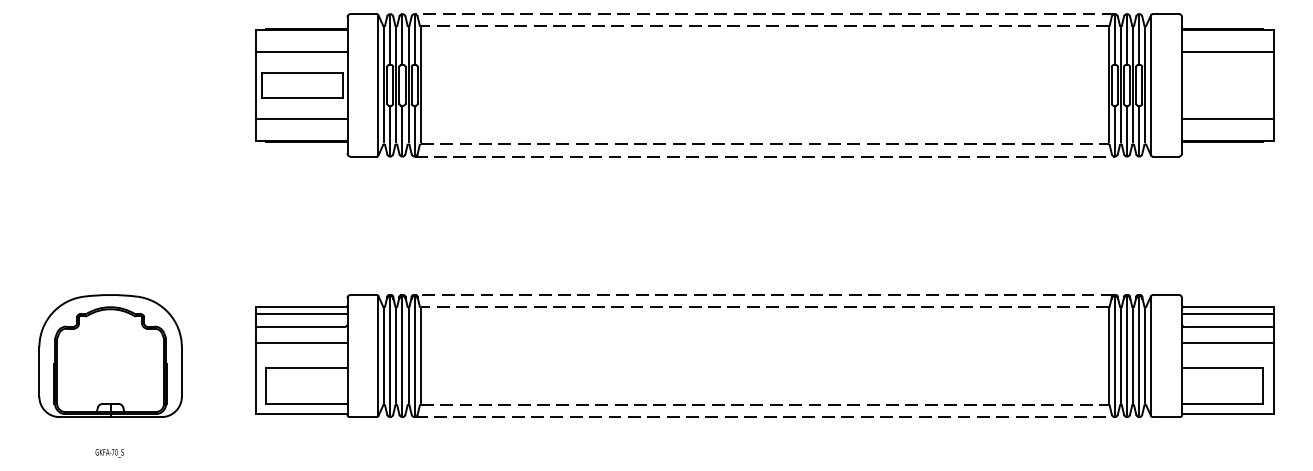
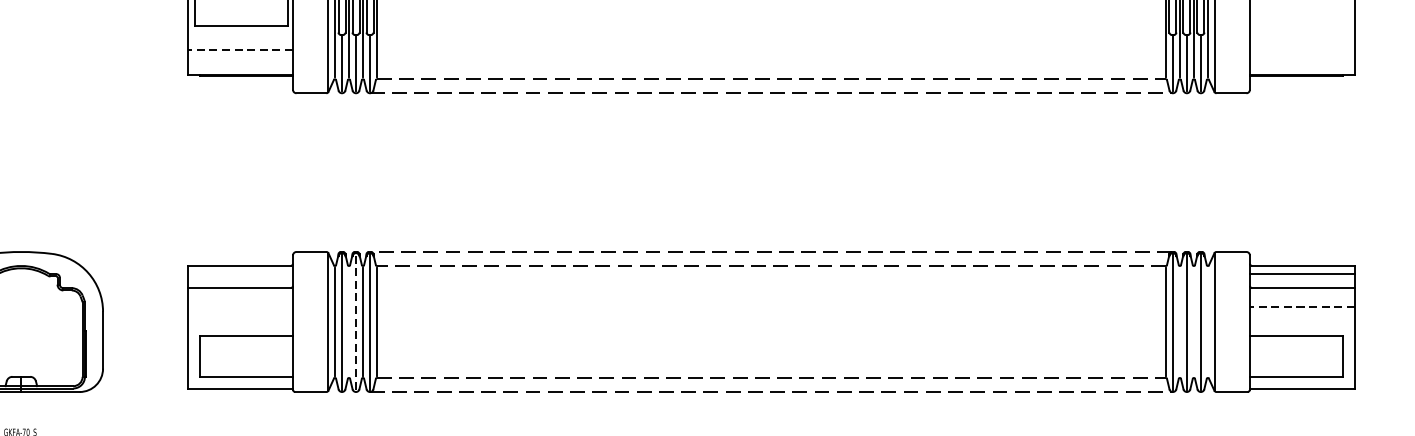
line: (301, 118) -> (240, 49), solid -> dashed
line: (1227, 118) -> (1302, 49), removed
line: (301, 314) -> (240, 274), removed
line: (301, 342) -> (240, 306), removed
line: (1227, 342) -> (1302, 306), solid -> dashed
line: (396, 355) -> (349, 321), removed
line: (402, 355) -> (356, 321), solid -> dashed
line: (1120, 355) -> (1179, 321), removed
line: (1133, 355) -> (1194, 321), removed
line: (1145, 355) -> (1208, 321), removed

